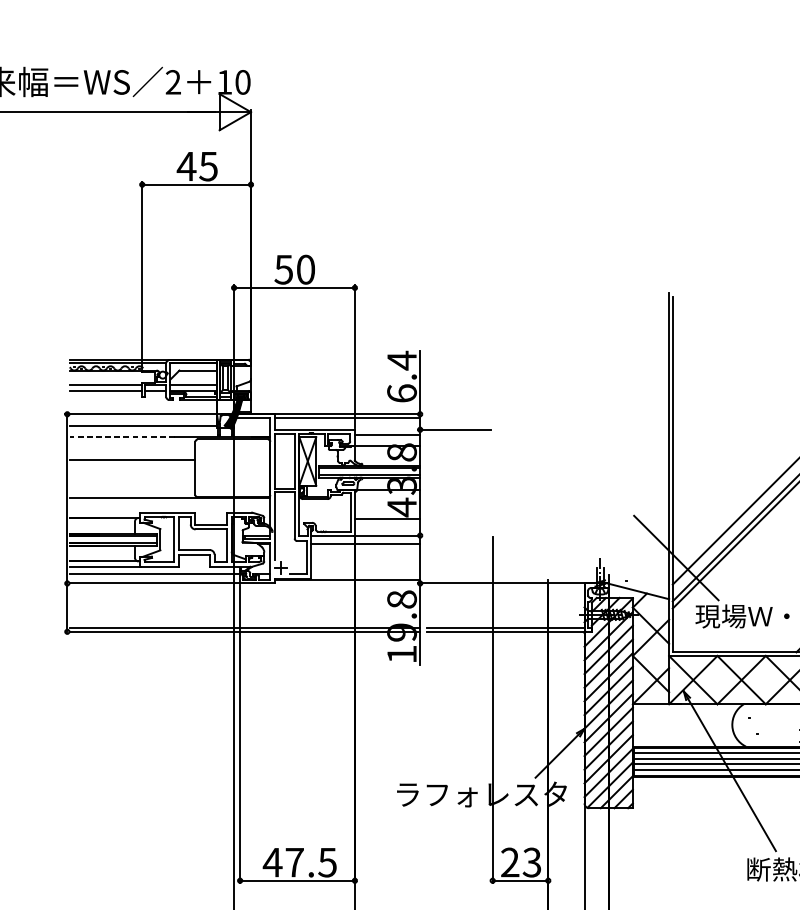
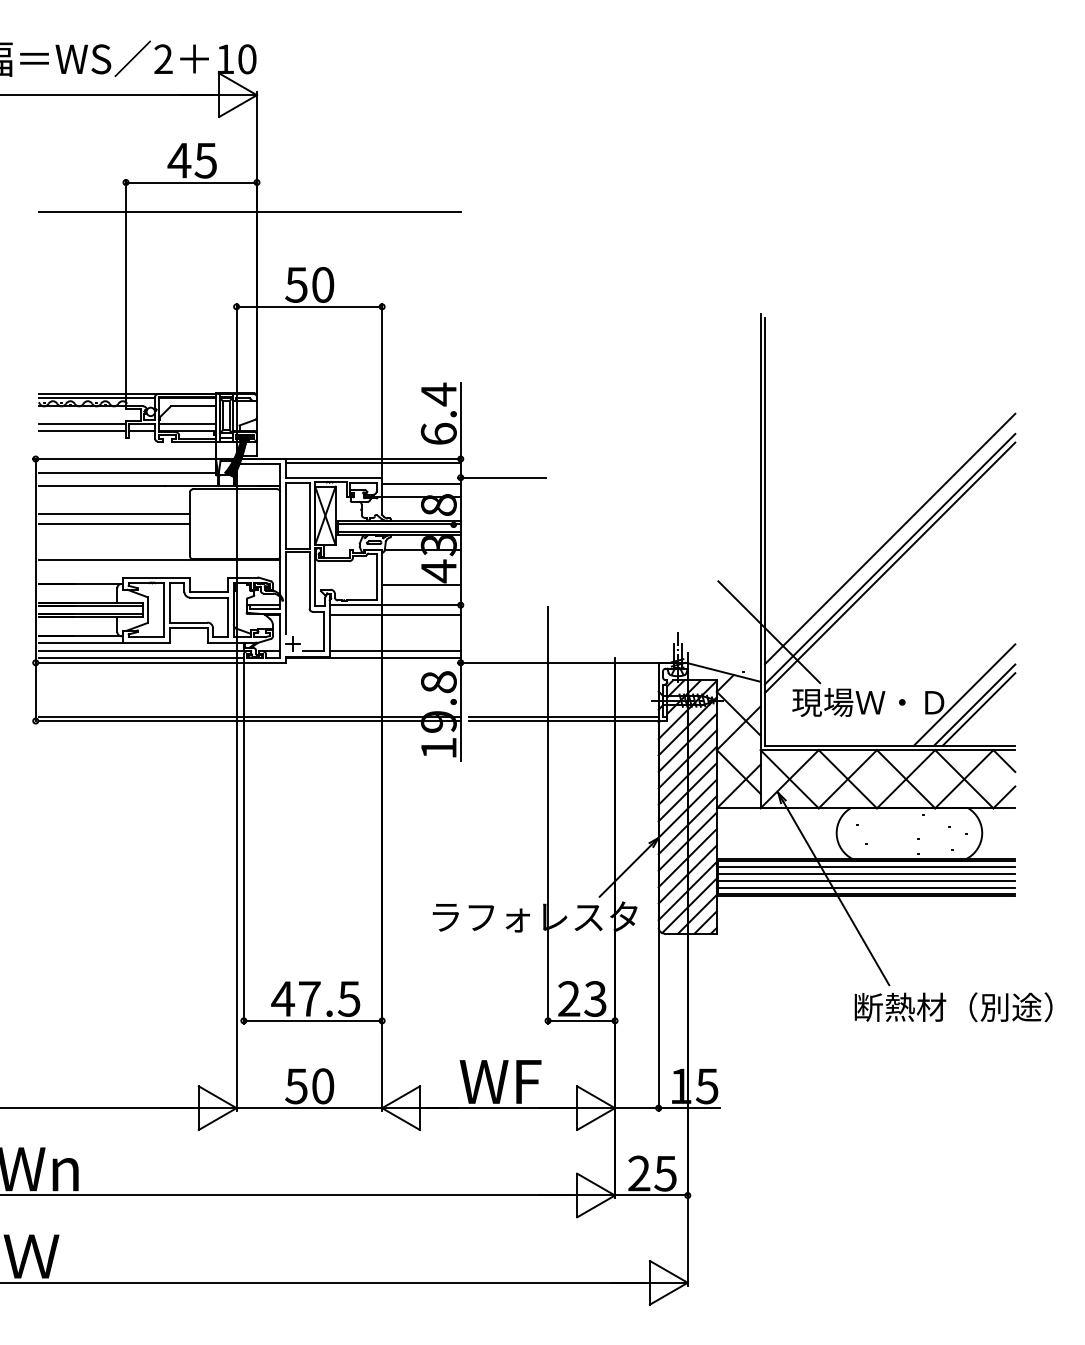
line: (244, 208) -> (249, 211), added
line: (121, 437) -> (101, 486), dashed -> solid
line: (132, 467) -> (114, 523), added
line: (365, 574) -> (394, 651), added
line: (154, 579) -> (140, 658), added

